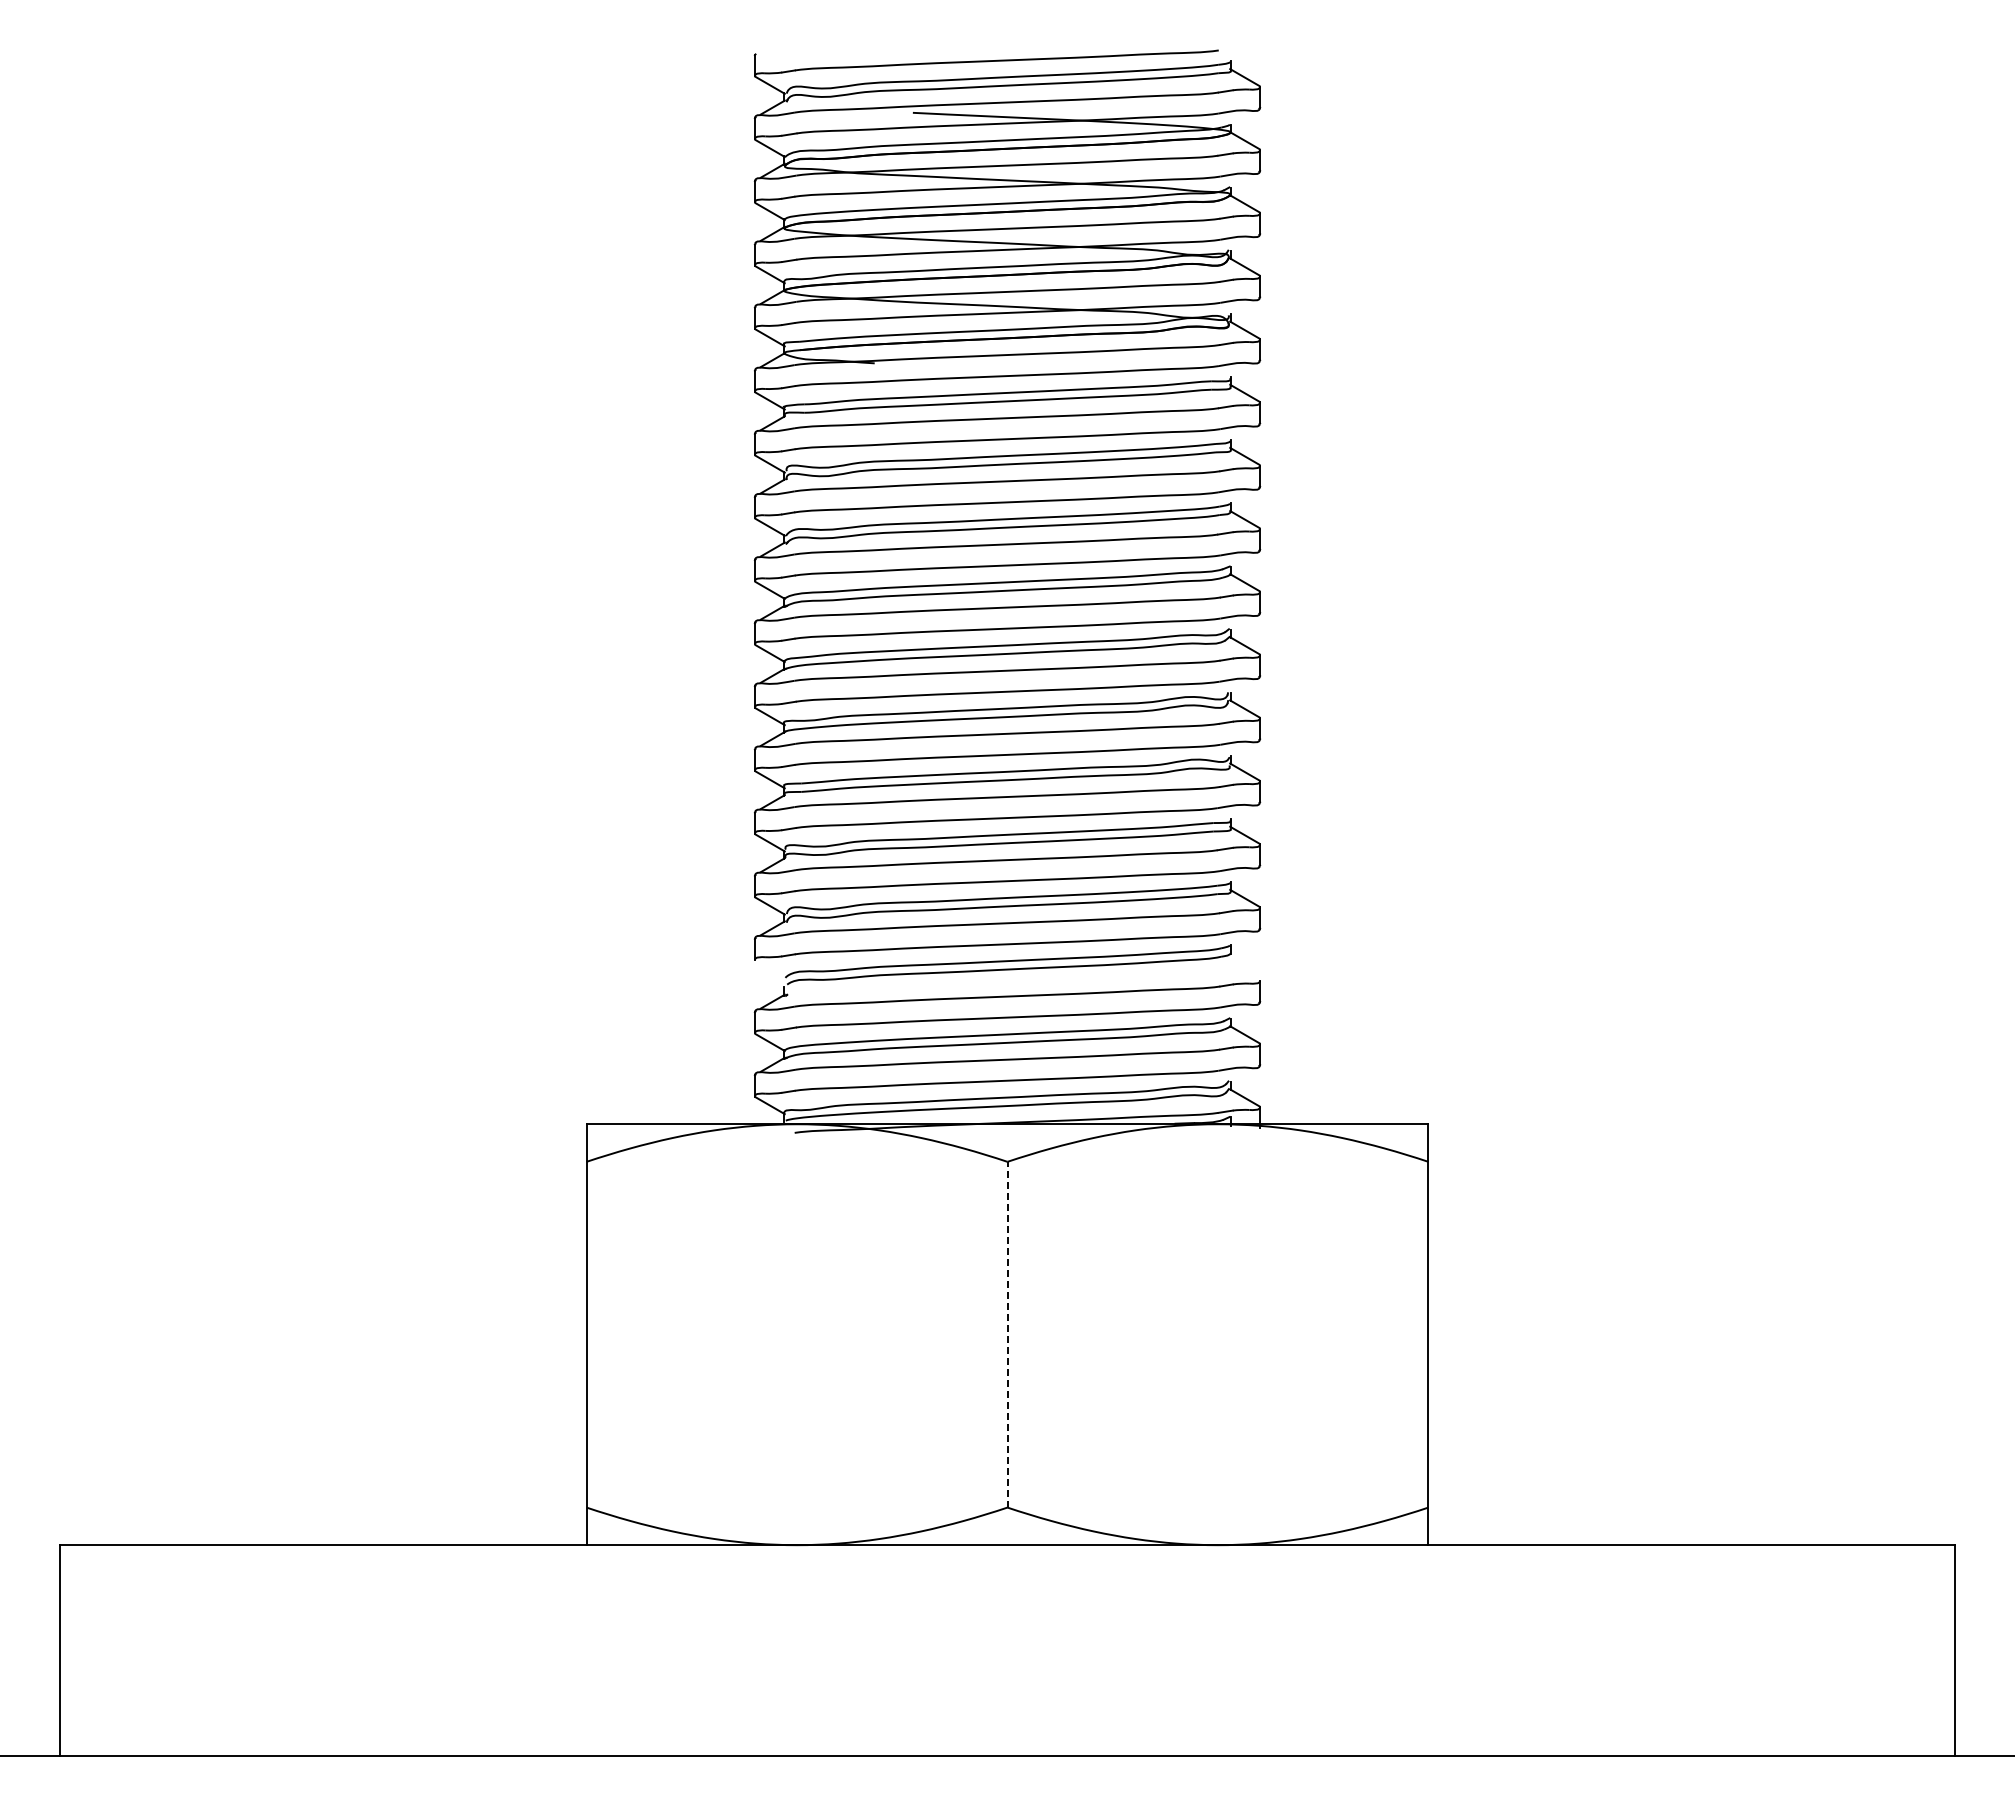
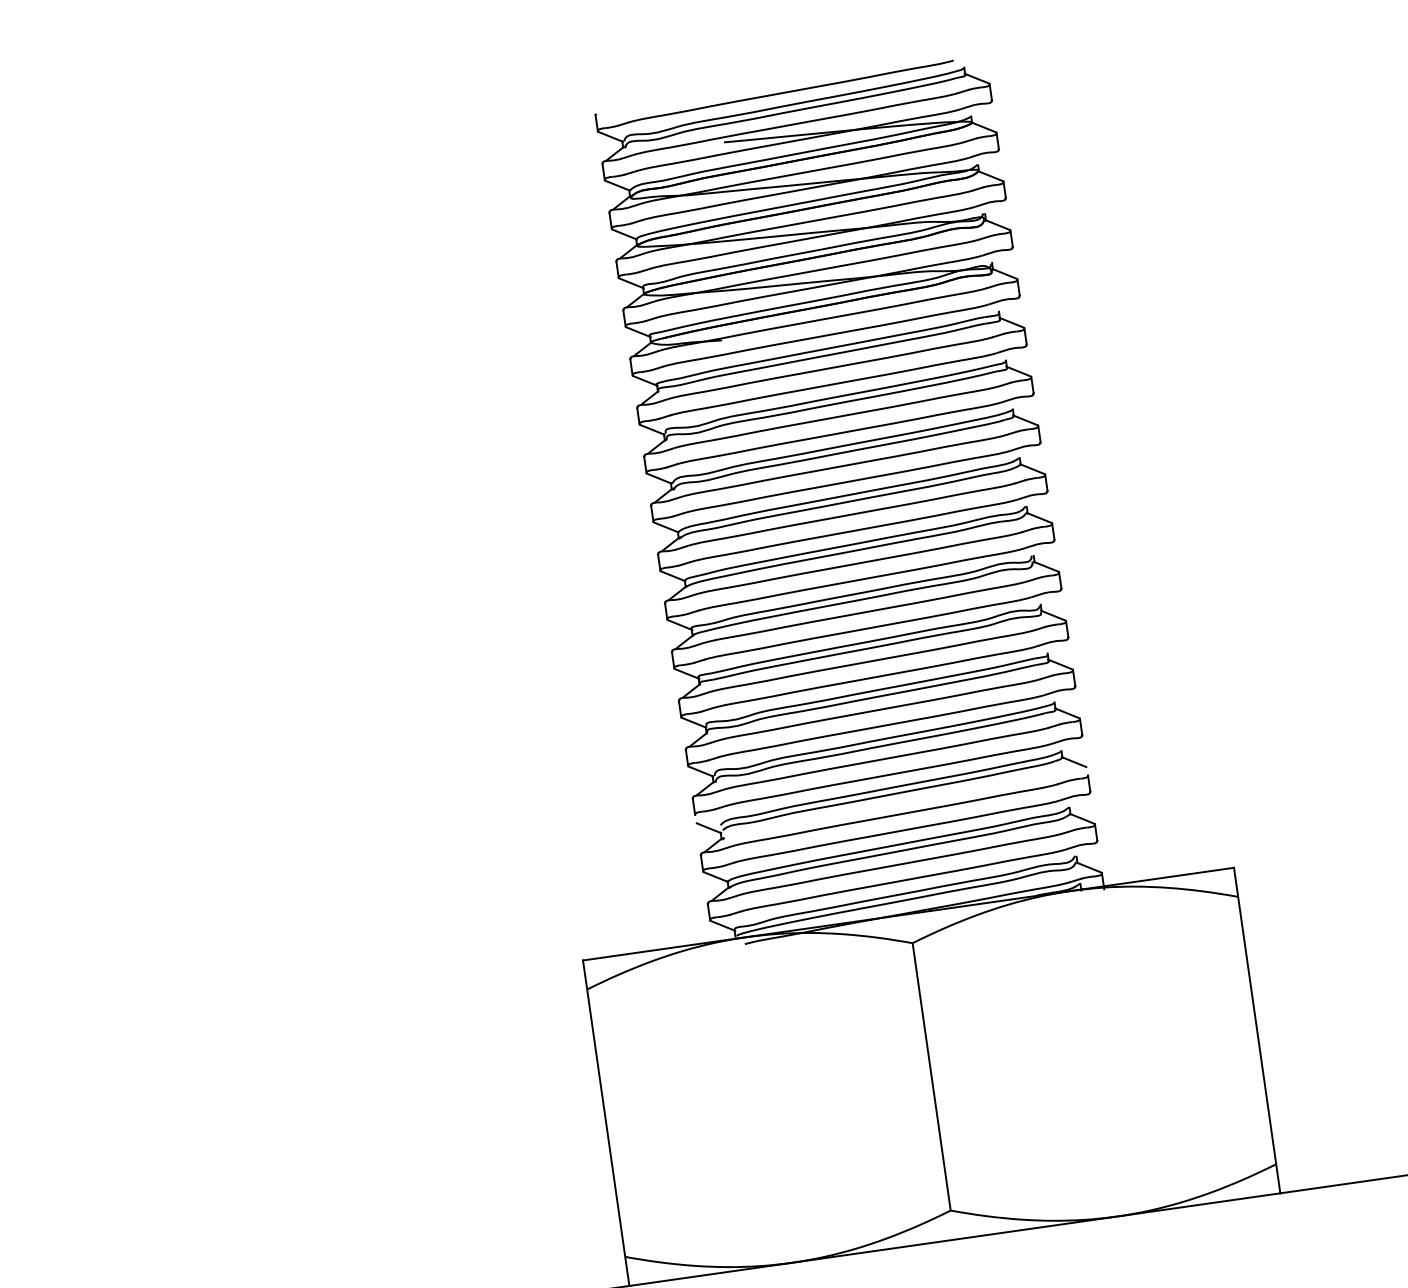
line: (1244, 960) -> (1073, 761), added
line: (769, 978) -> (708, 827), added
line: (1007, 1334) -> (931, 1076), dashed -> solid

